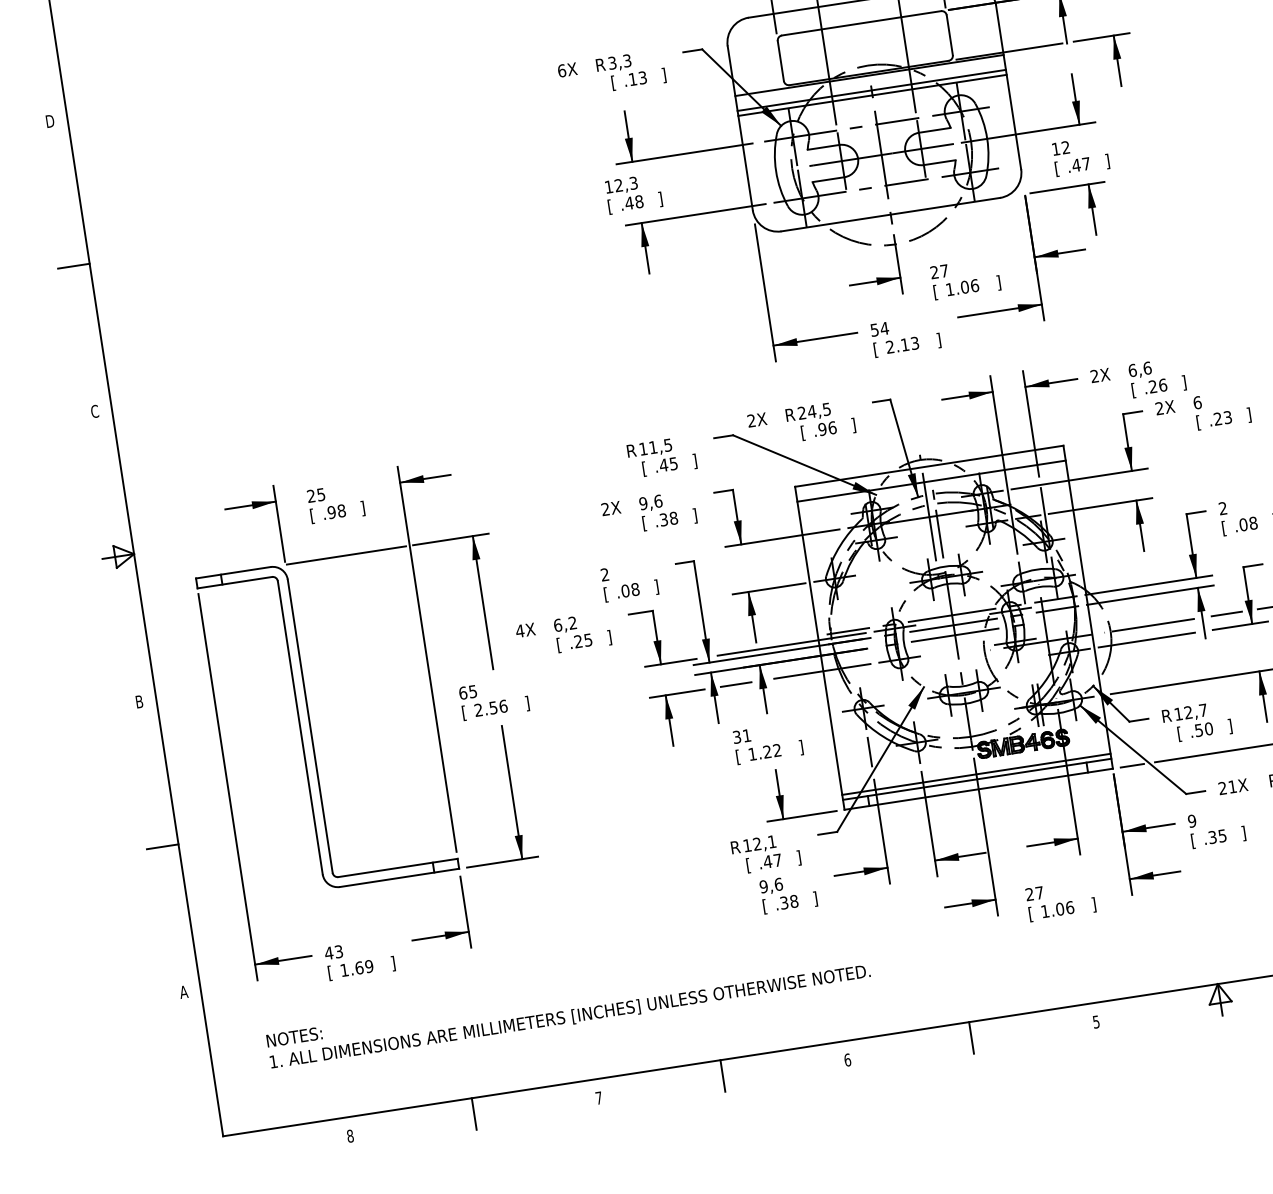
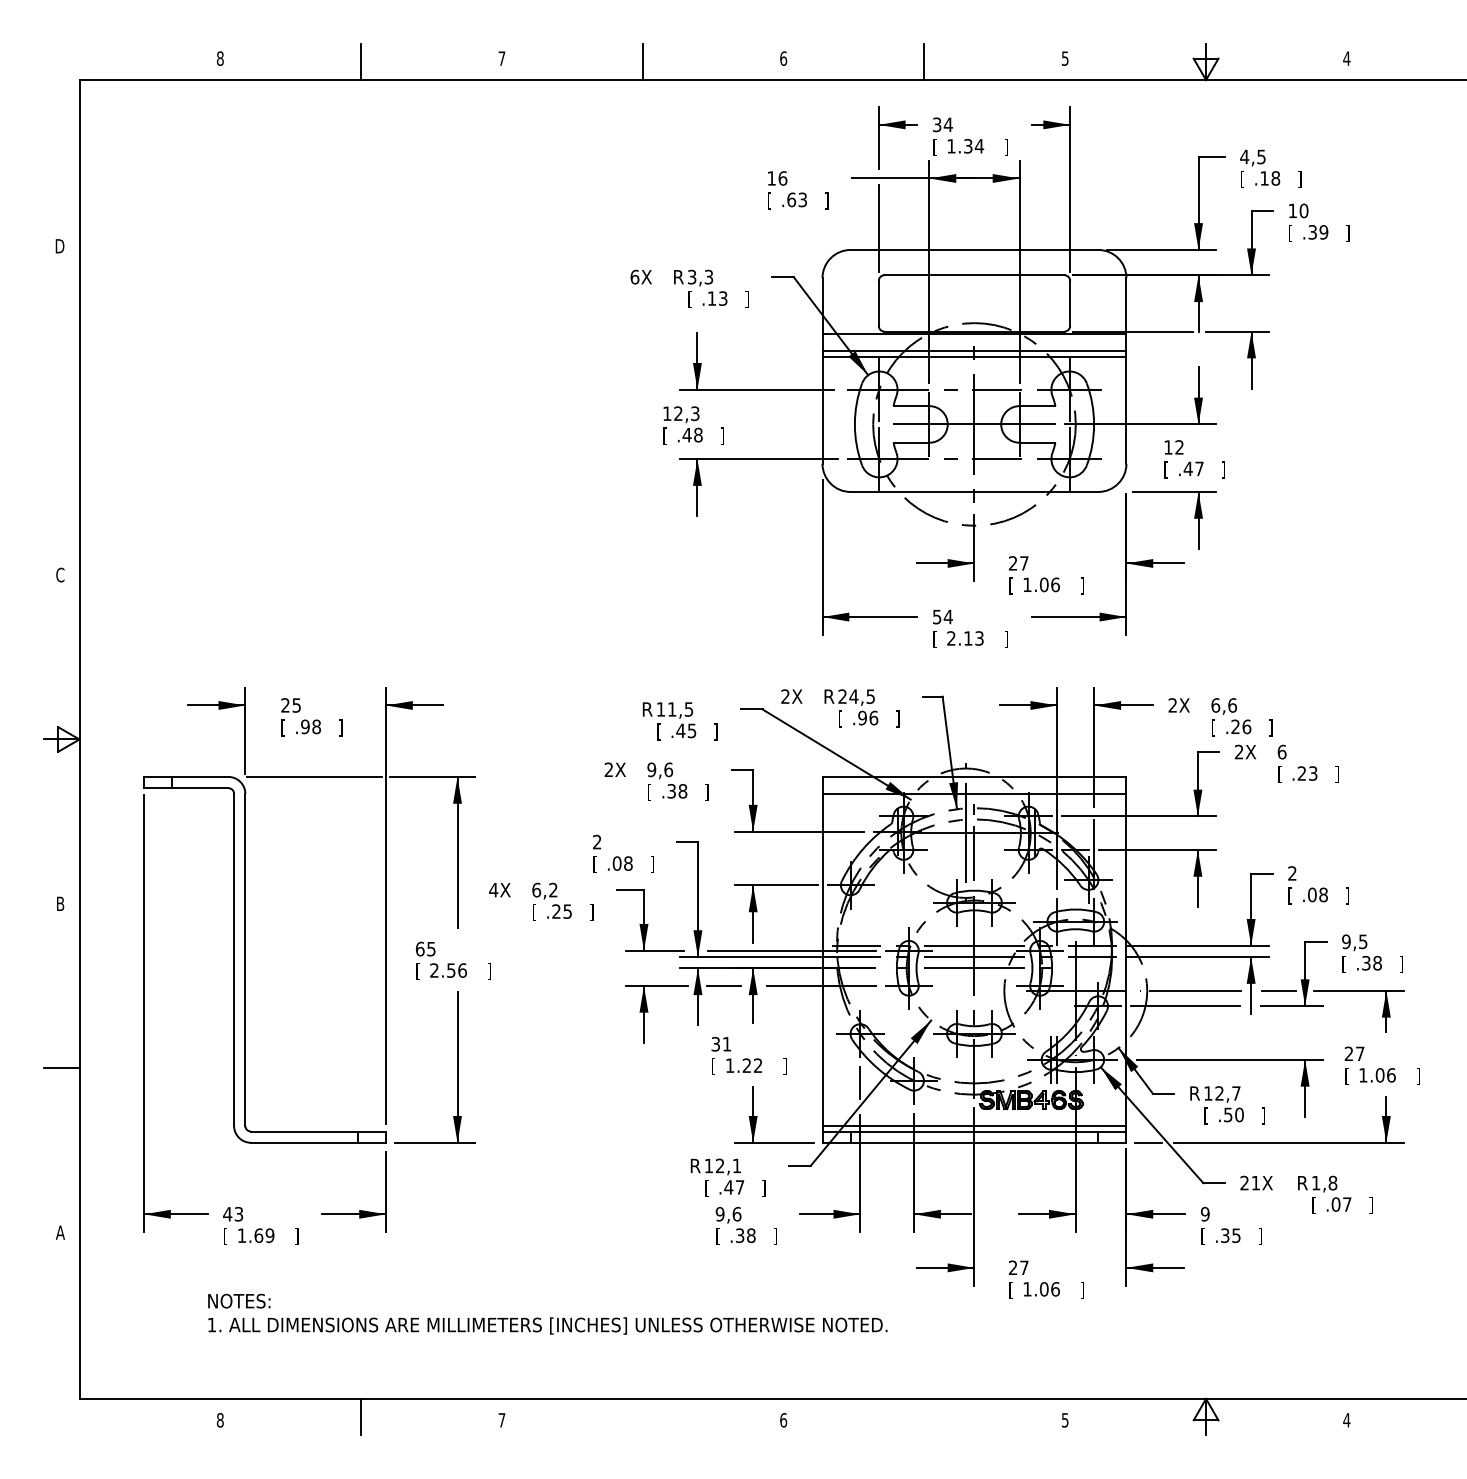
line: (73, 266) -> (61, 410), removed
text: (568, 1006) -> (547, 1313), moved
line: (971, 1037) -> (924, 1416), removed
line: (722, 1075) -> (642, 1416), removed

